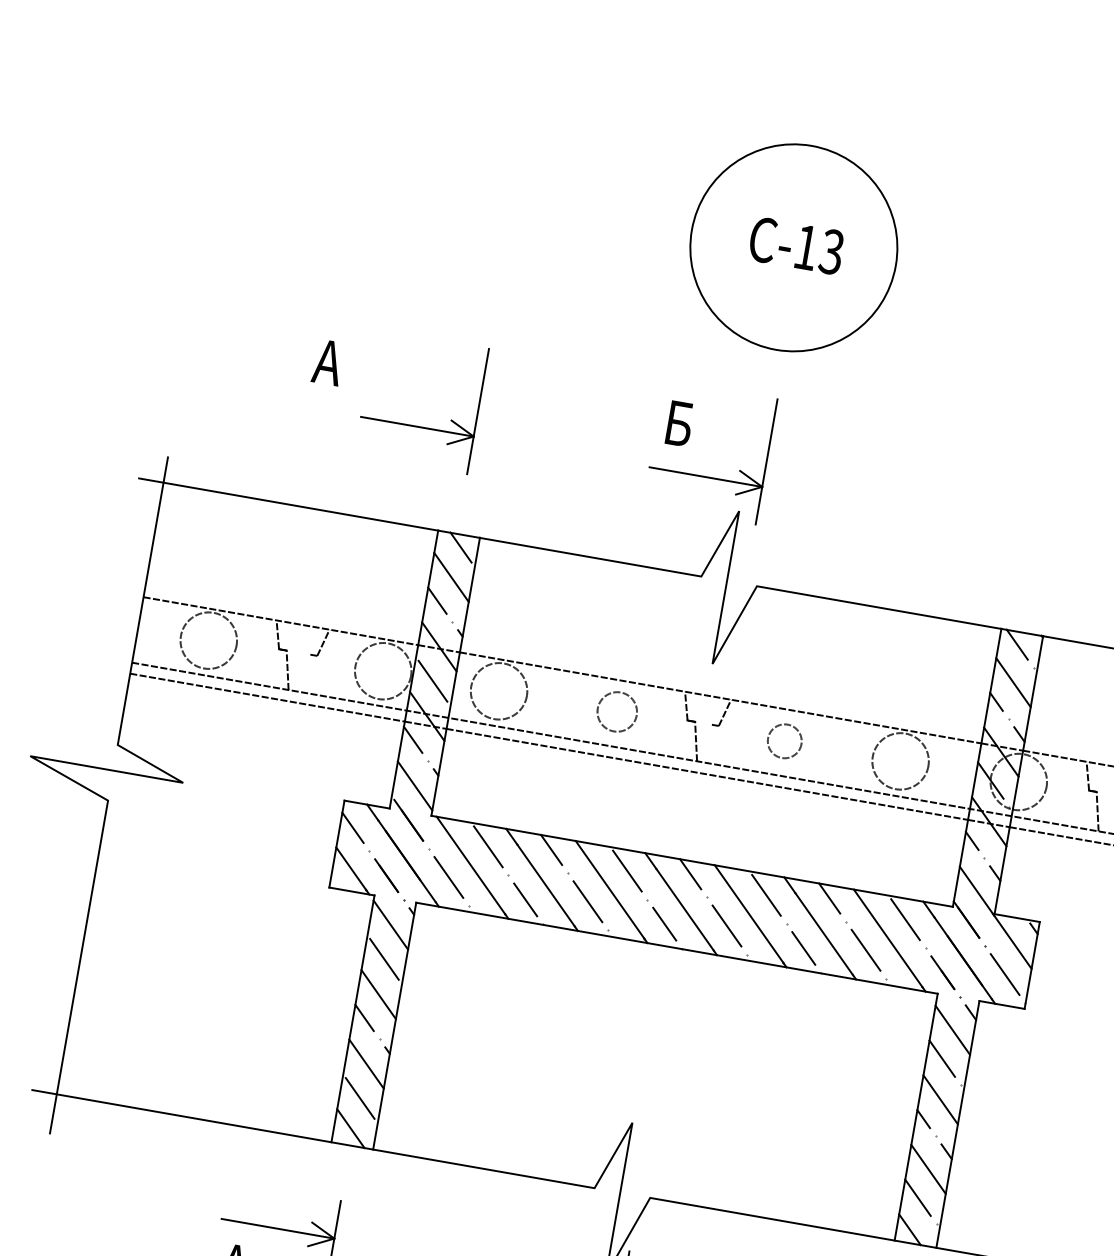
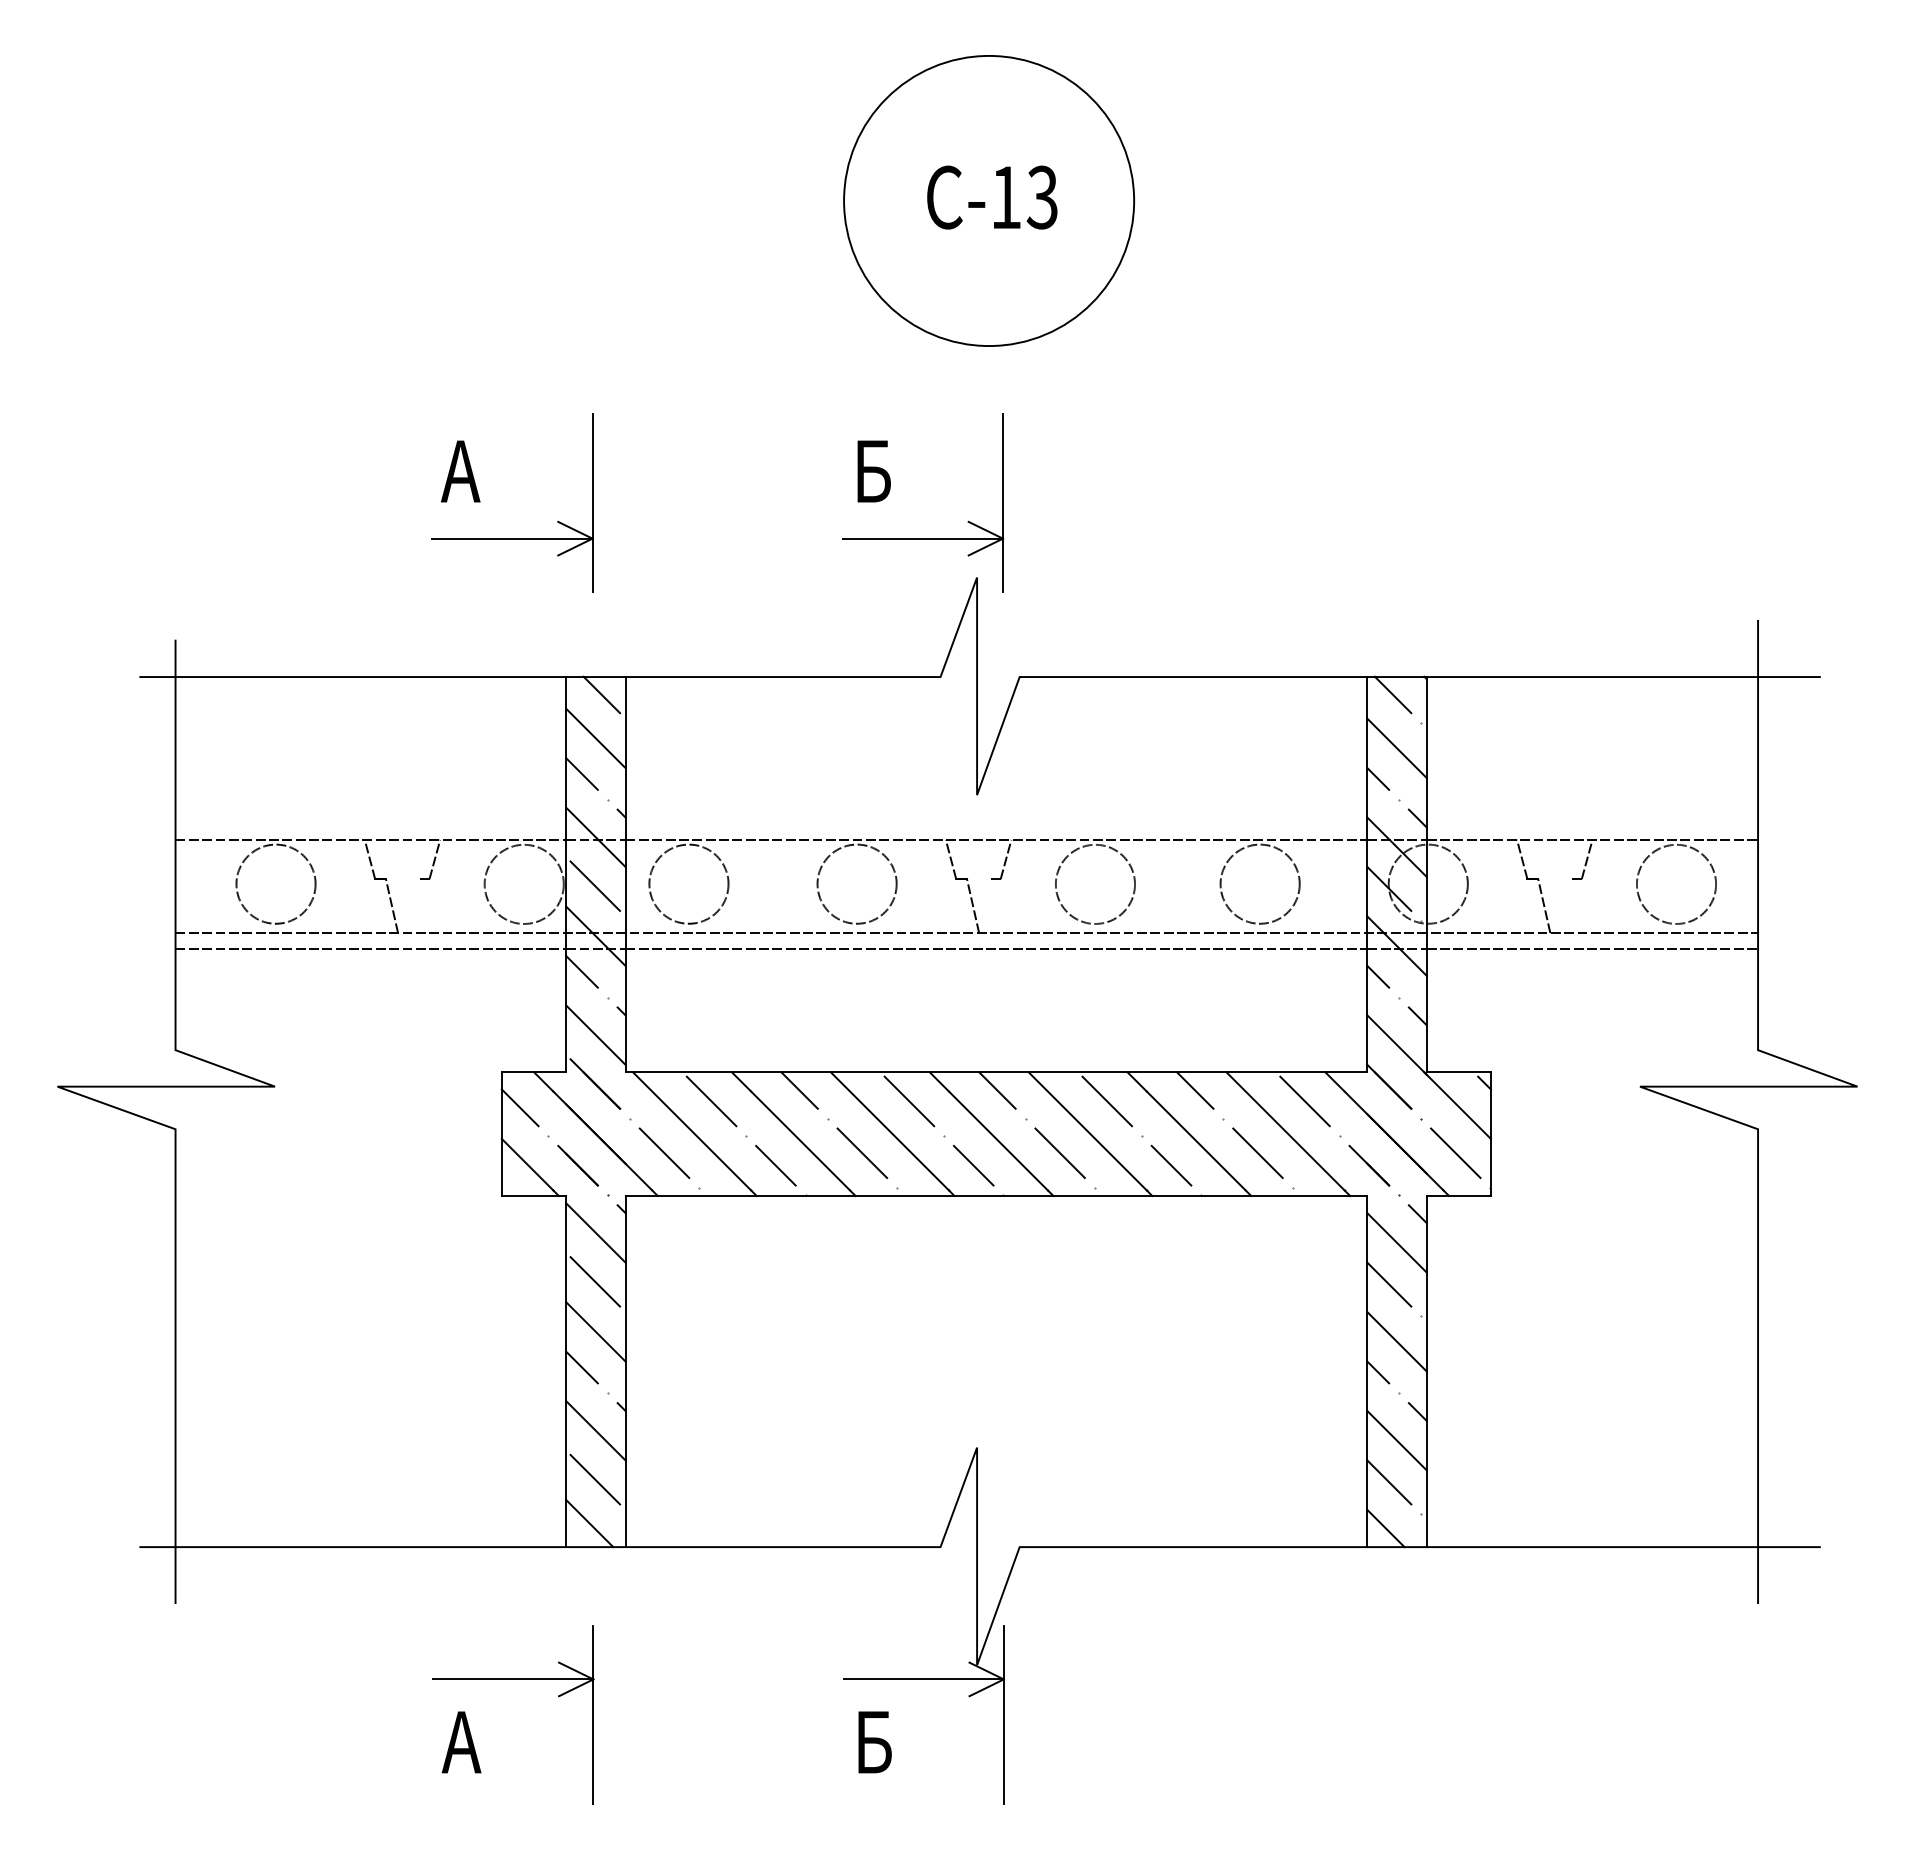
text: (327, 362) -> (460, 471), moved
circle: (616, 711) -> (856, 883), size x1.43
circle: (784, 740) -> (1094, 883), size x1.67

